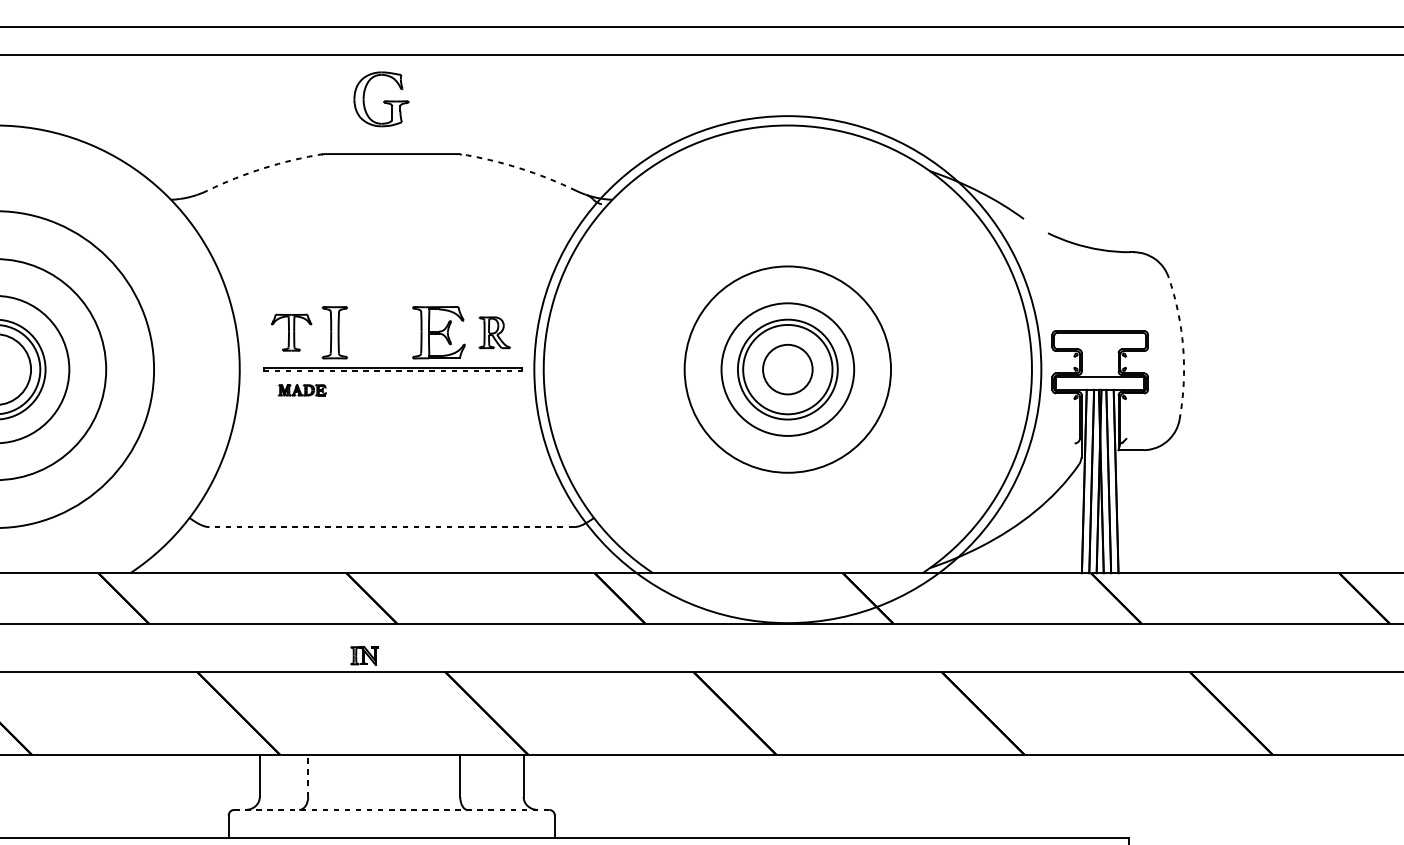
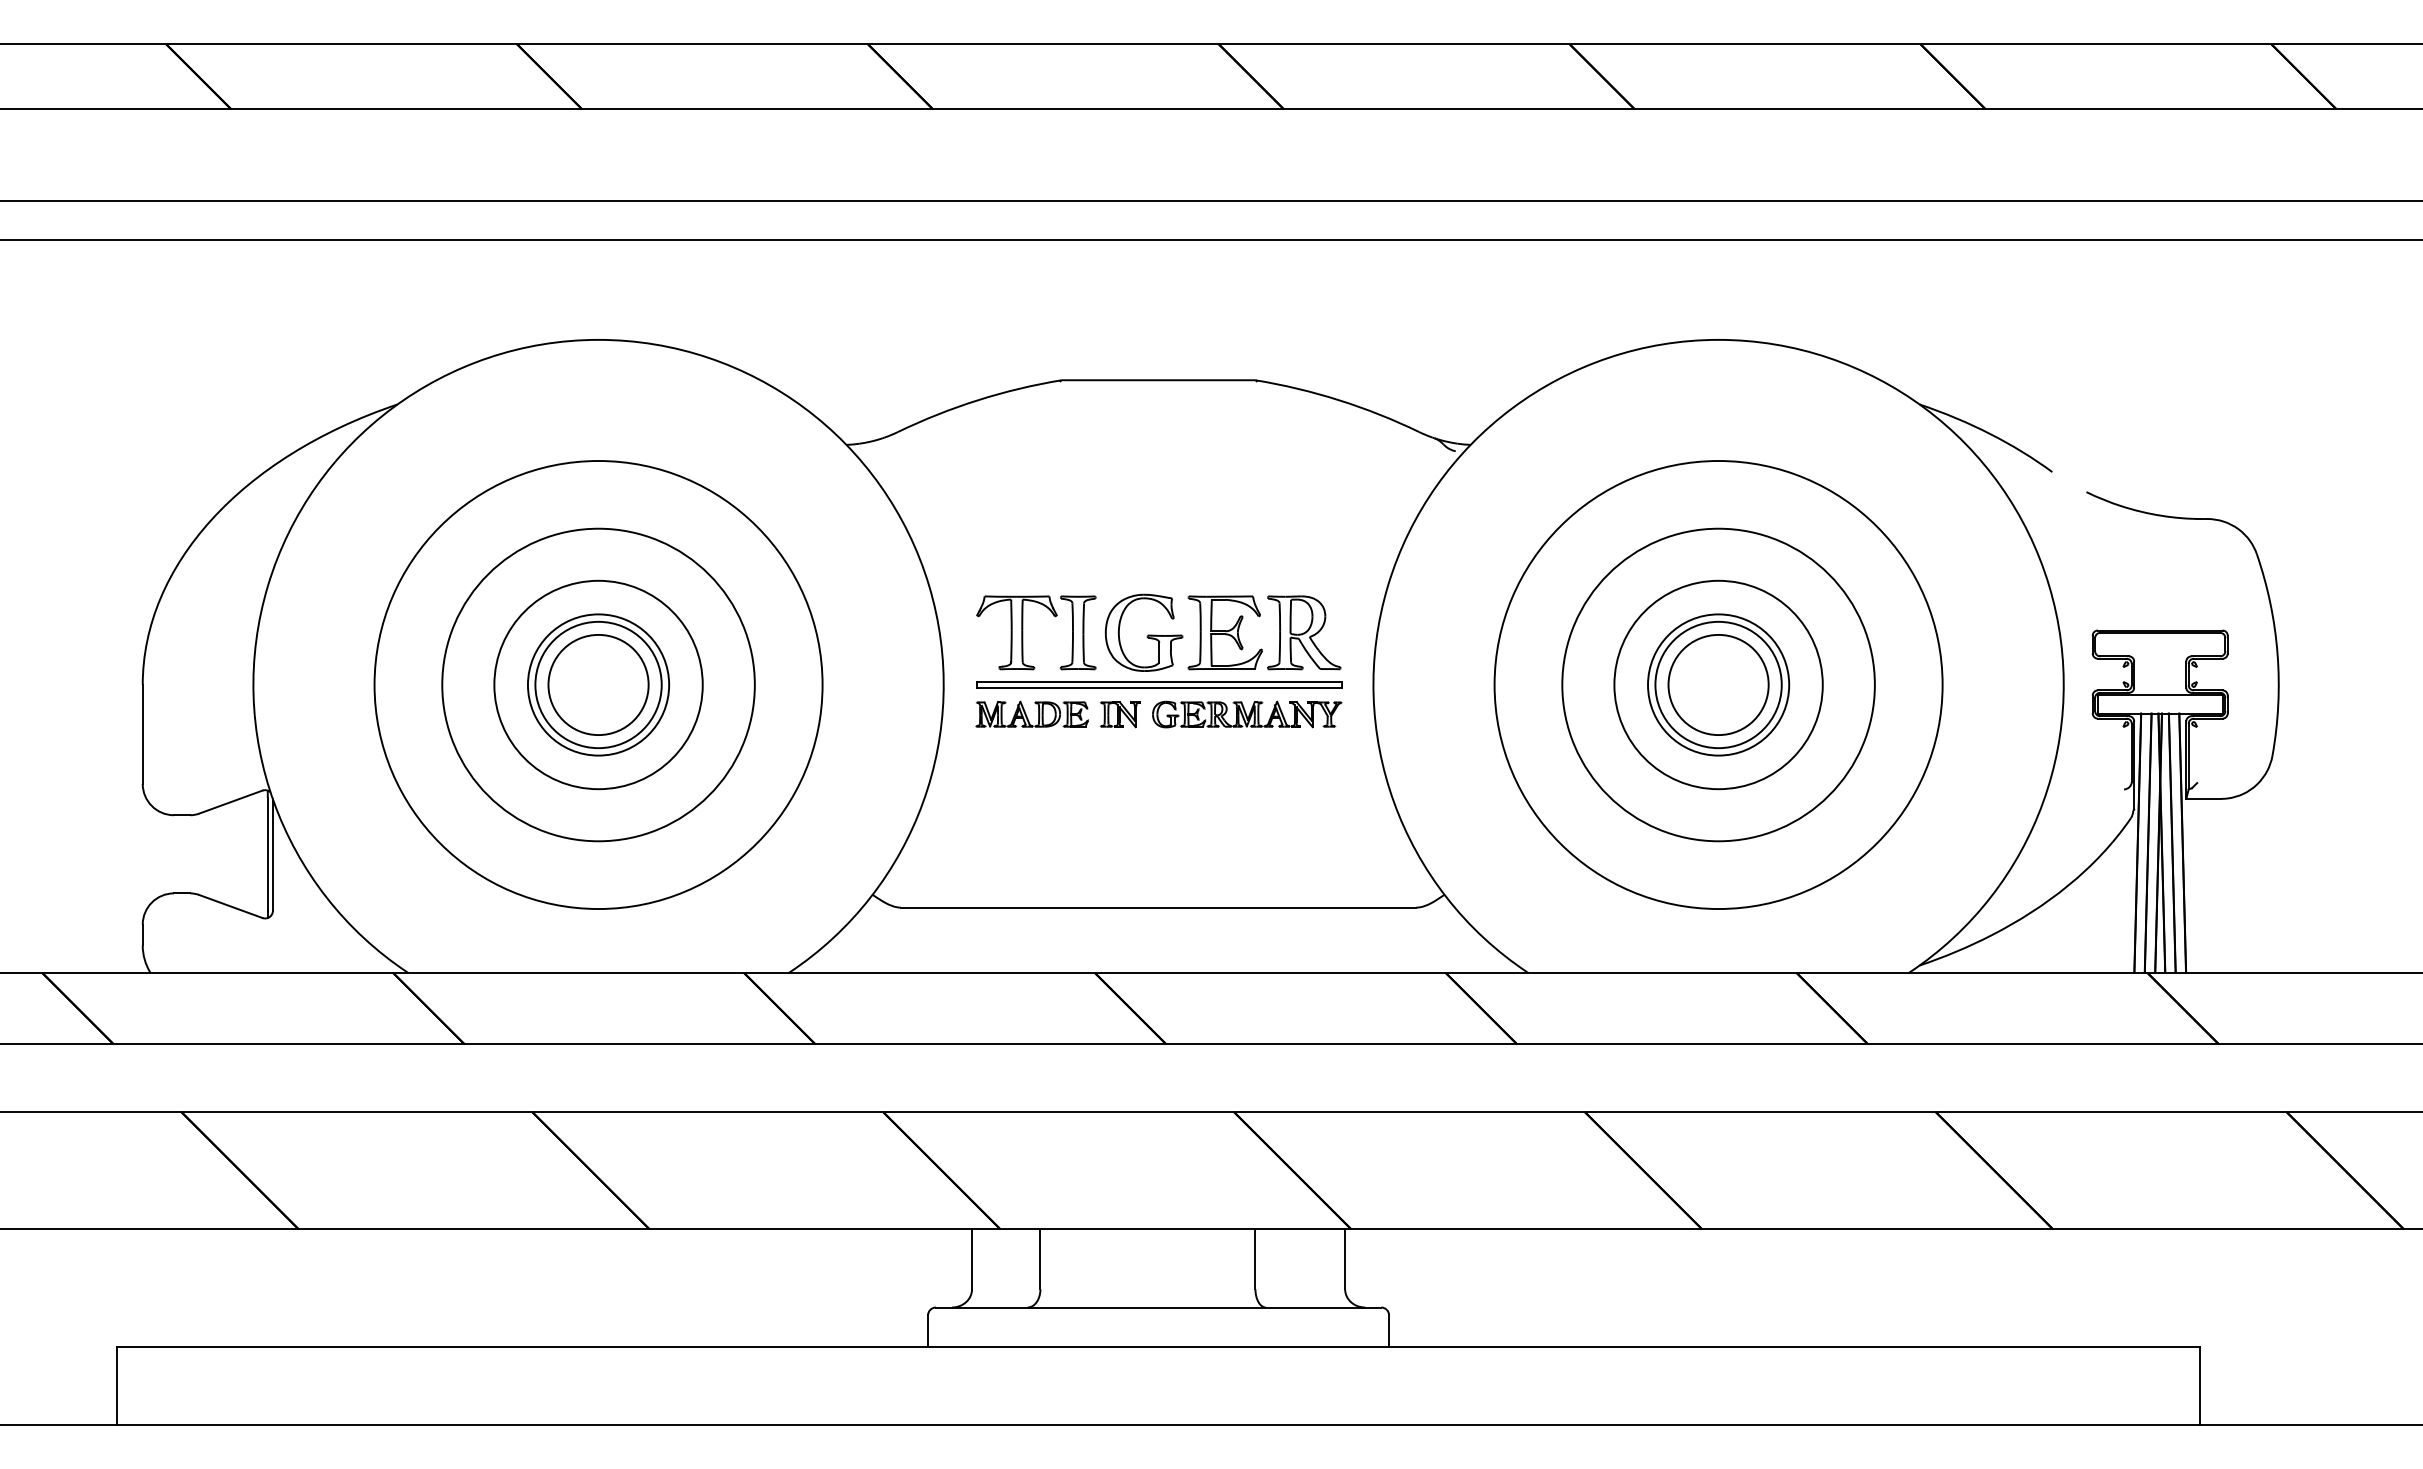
part: (381, 99) -> (1143, 632), moved
arc: (264, 168) -> (978, 400), dashed -> solid
arc: (519, 168) -> (1339, 400), dashed -> solid
part: (291, 332) -> (1016, 632), size x1.43
part: (494, 332) -> (1304, 632), size x1.67
arc: (1183, 348) -> (2277, 654), dashed -> solid
circle: (787, 369) -> (1718, 684), size x0.71
circle: (787, 369) -> (1718, 684), size x1.43
circle: (787, 369) -> (1718, 684), size x1.67
circle: (787, 369) -> (1718, 685), size x0.62
line: (393, 371) -> (1160, 687), dashed -> solid
part: (301, 389) -> (1031, 713), size x1.67
part: (454, 390) -> (1247, 714), added
line: (391, 527) -> (1158, 907), dashed -> solid
part: (364, 655) -> (1119, 714), moved
line: (308, 775) -> (1040, 1259), dashed -> solid
line: (391, 809) -> (1158, 1307), dashed -> solid

